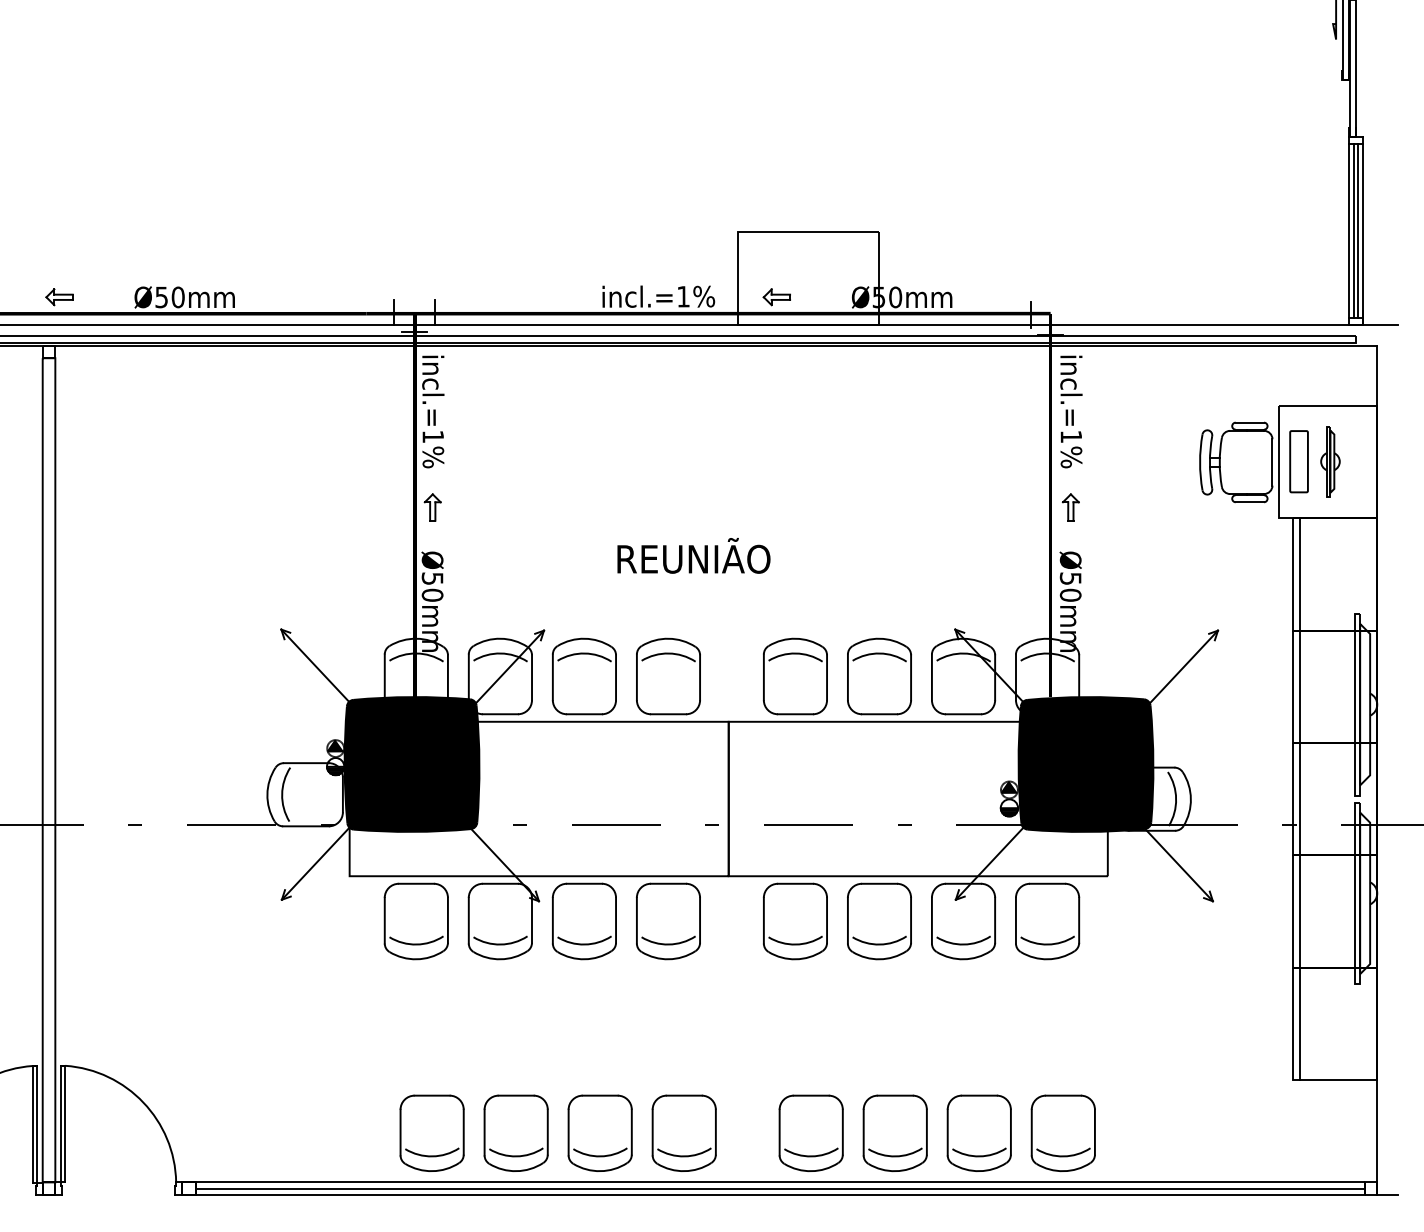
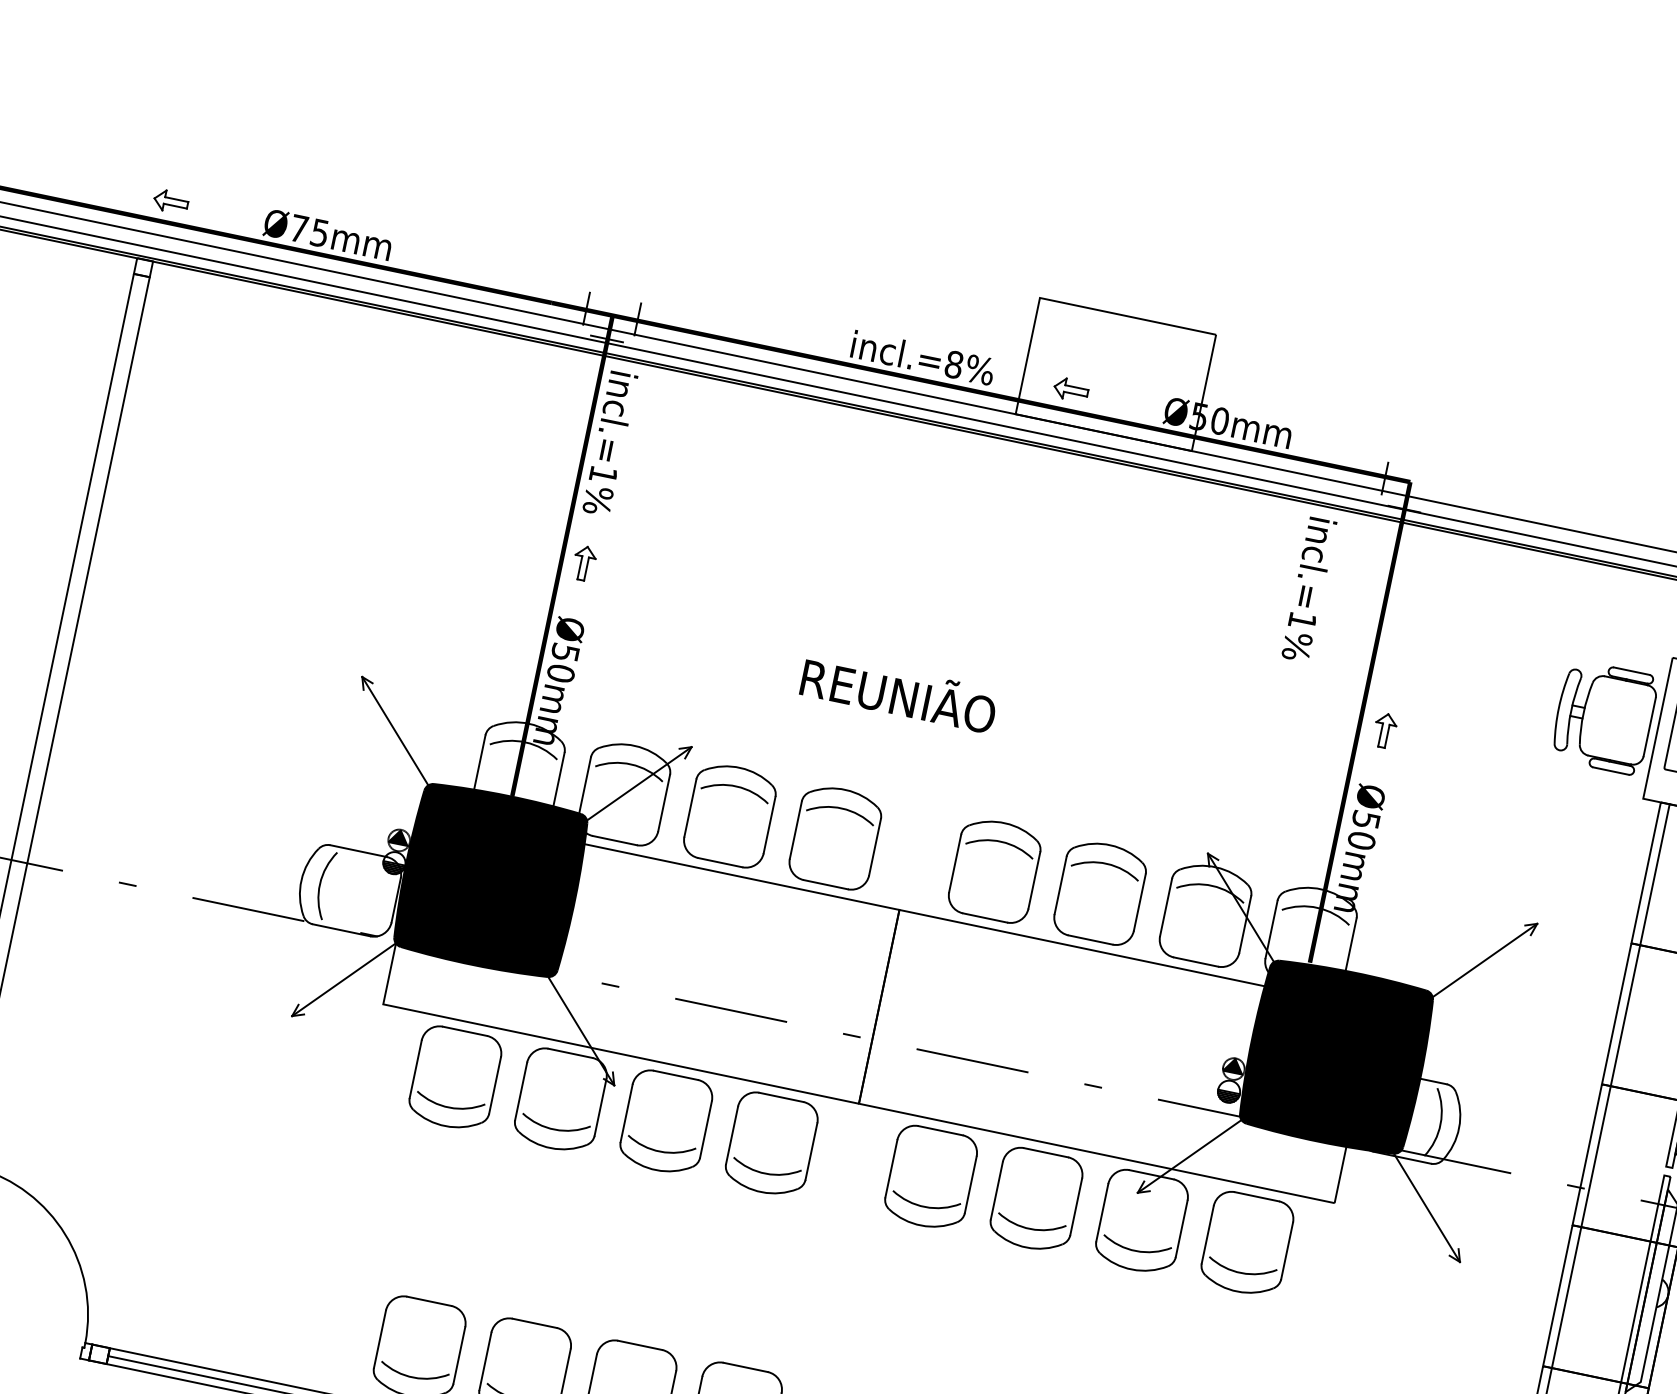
text: (683, 296) -> (954, 364), incl.=1%%% -> incl.=8%%%
text: (169, 297) -> (308, 230), Ø50mm -> Ø75mm
text: (1071, 411) -> (1309, 589), moved

